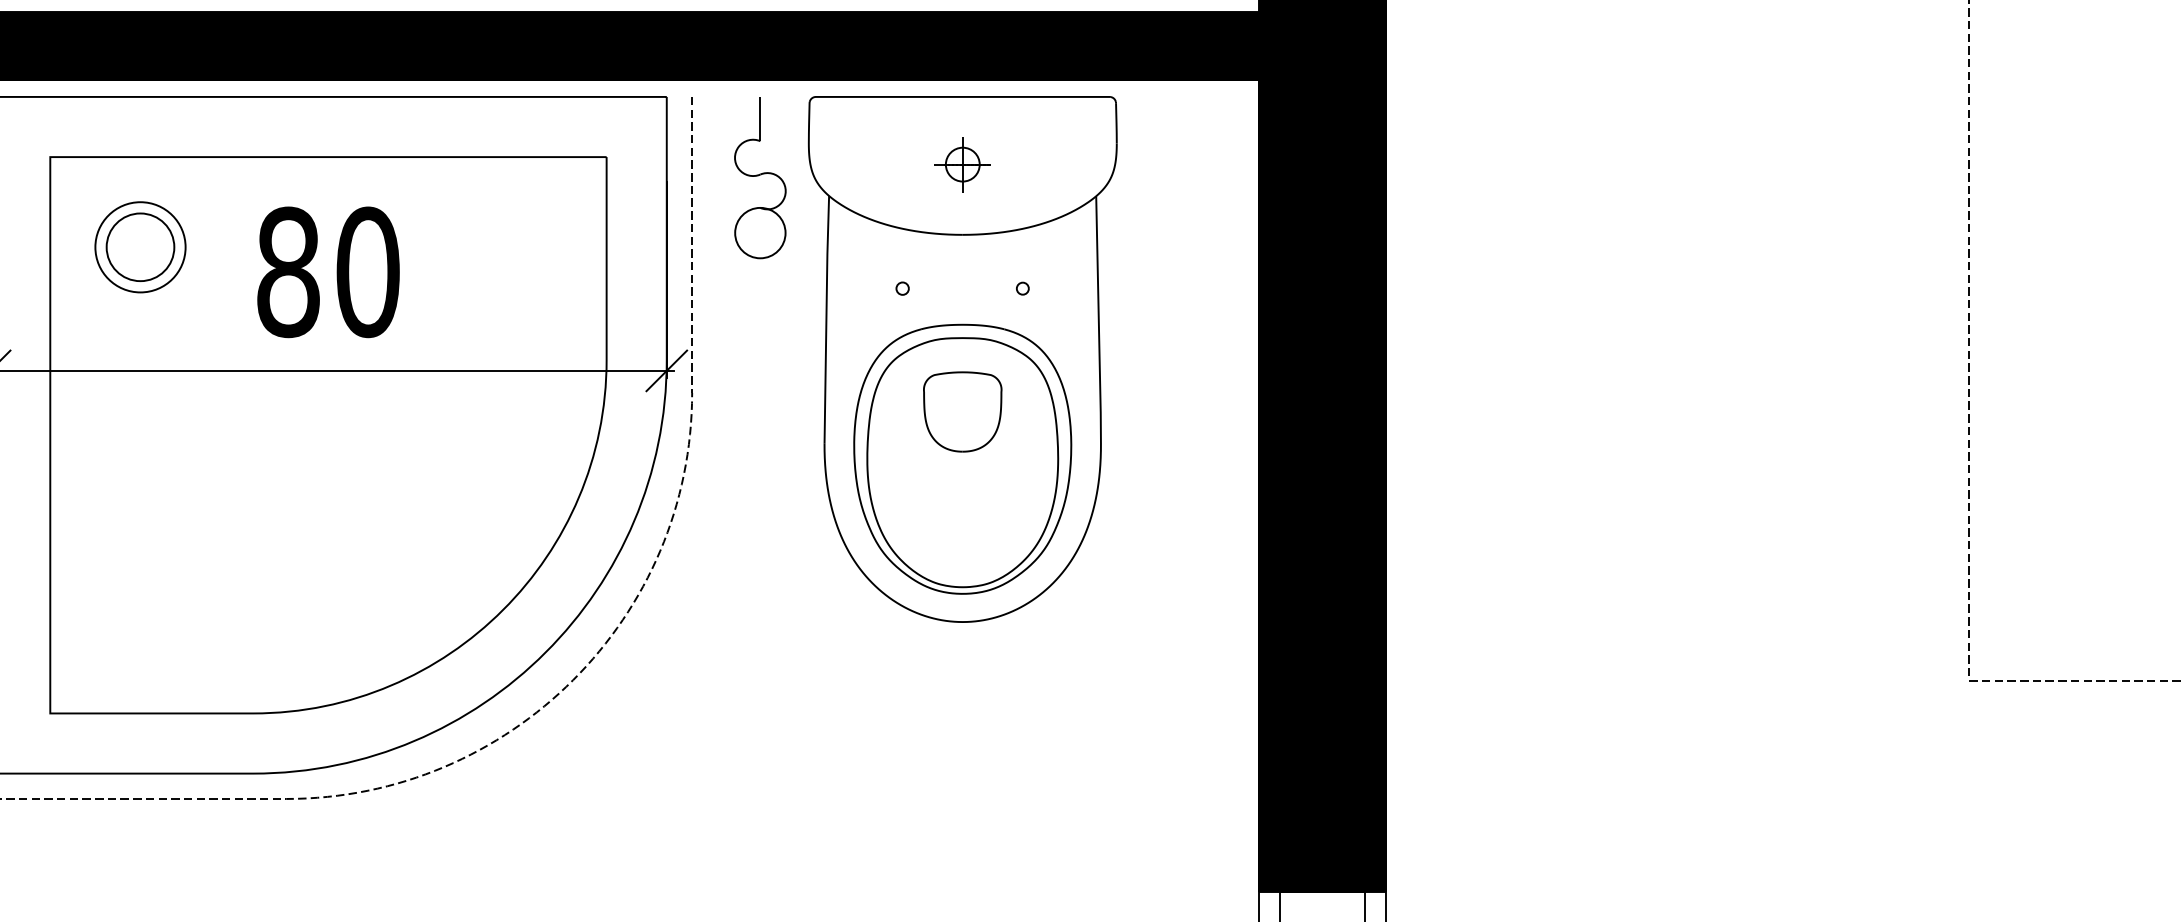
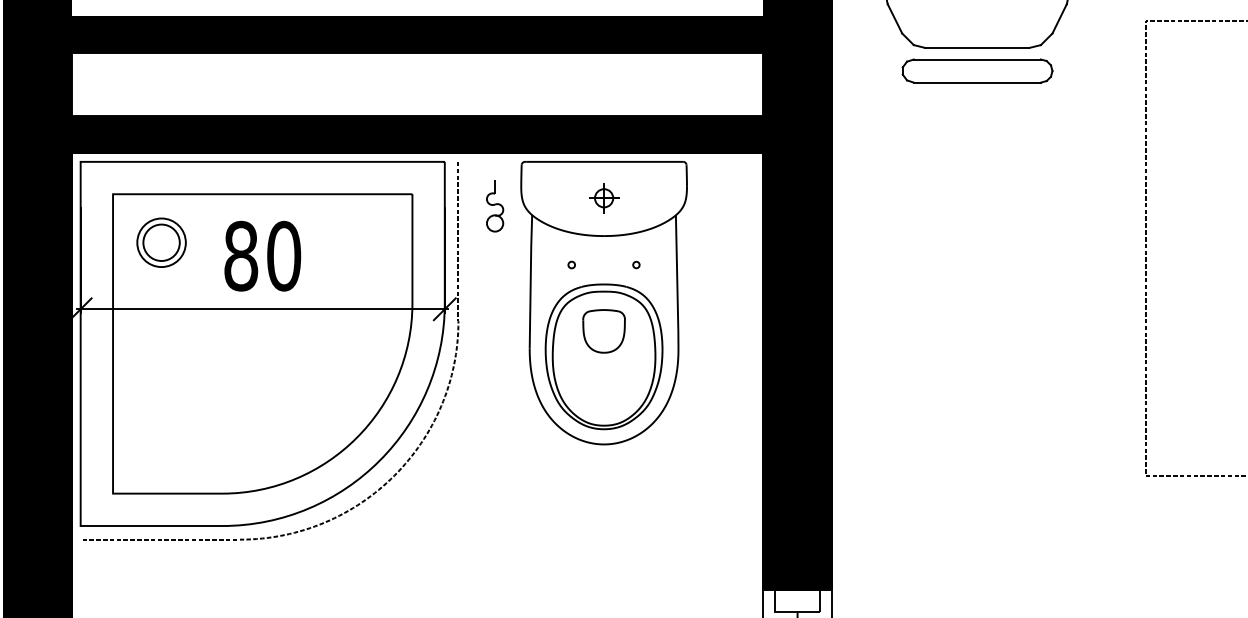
part: (759, 178) -> (494, 205), size x0.6

